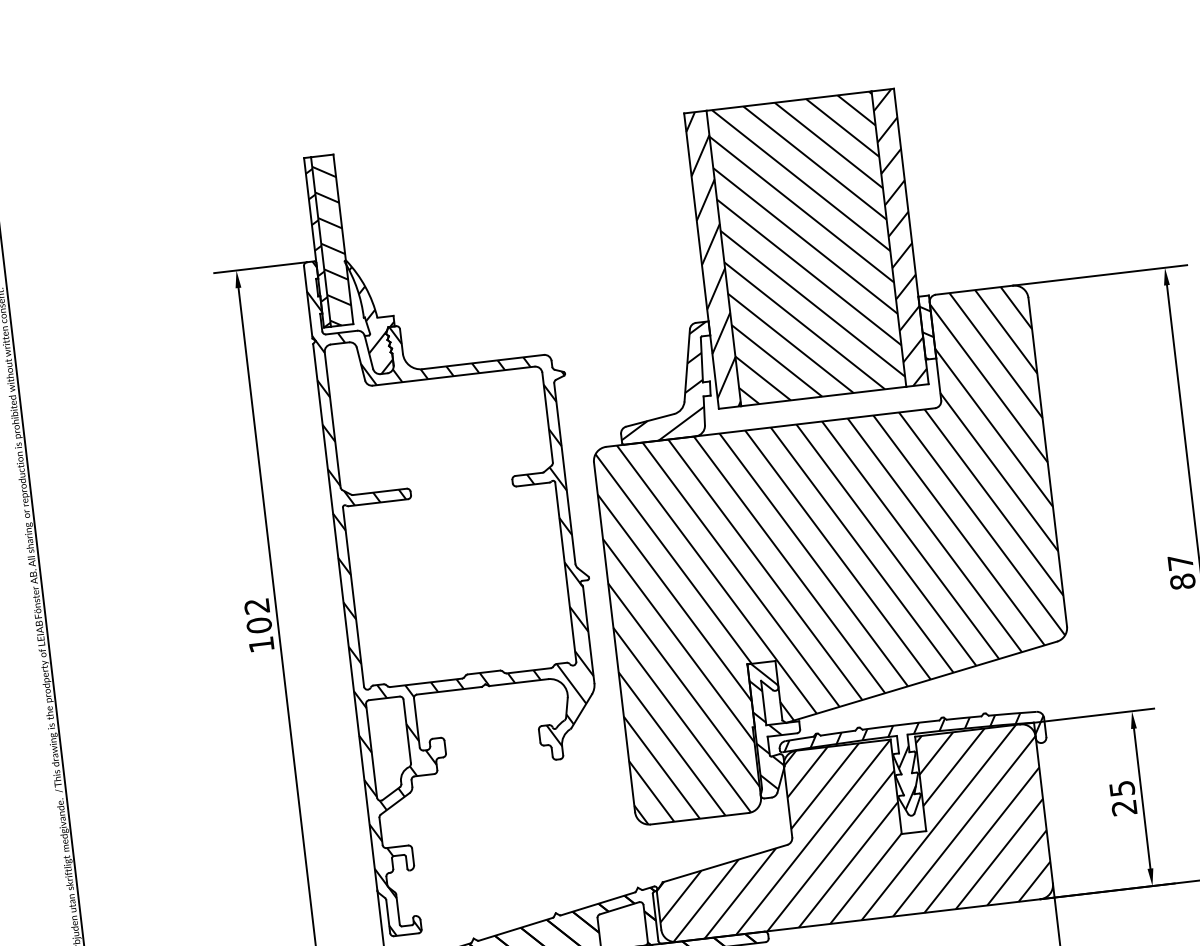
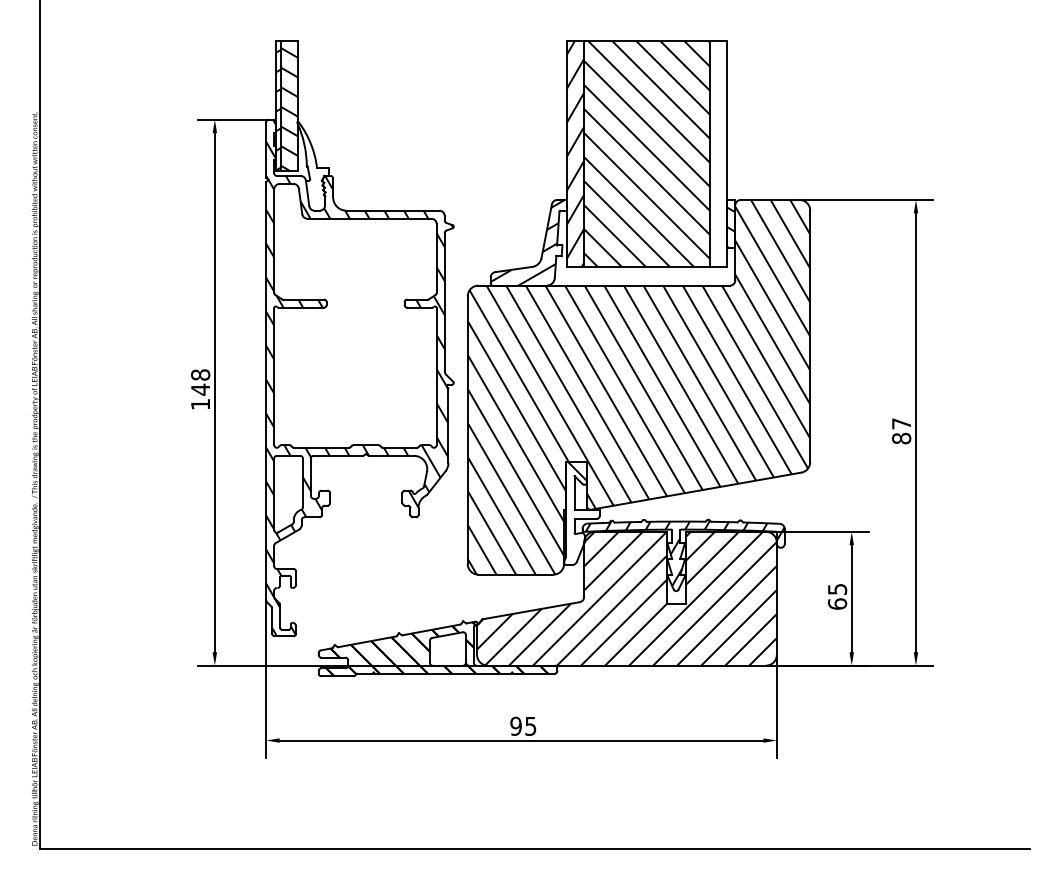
hatch: (899, 237) -> (718, 153), removed
hatch: (374, 318) -> (314, 168), removed
text: (258, 616) -> (200, 382), 102 -> 148
hatch: (768, 734) -> (575, 517), removed
text: (1124, 807) -> (837, 603), 25 -> 65

